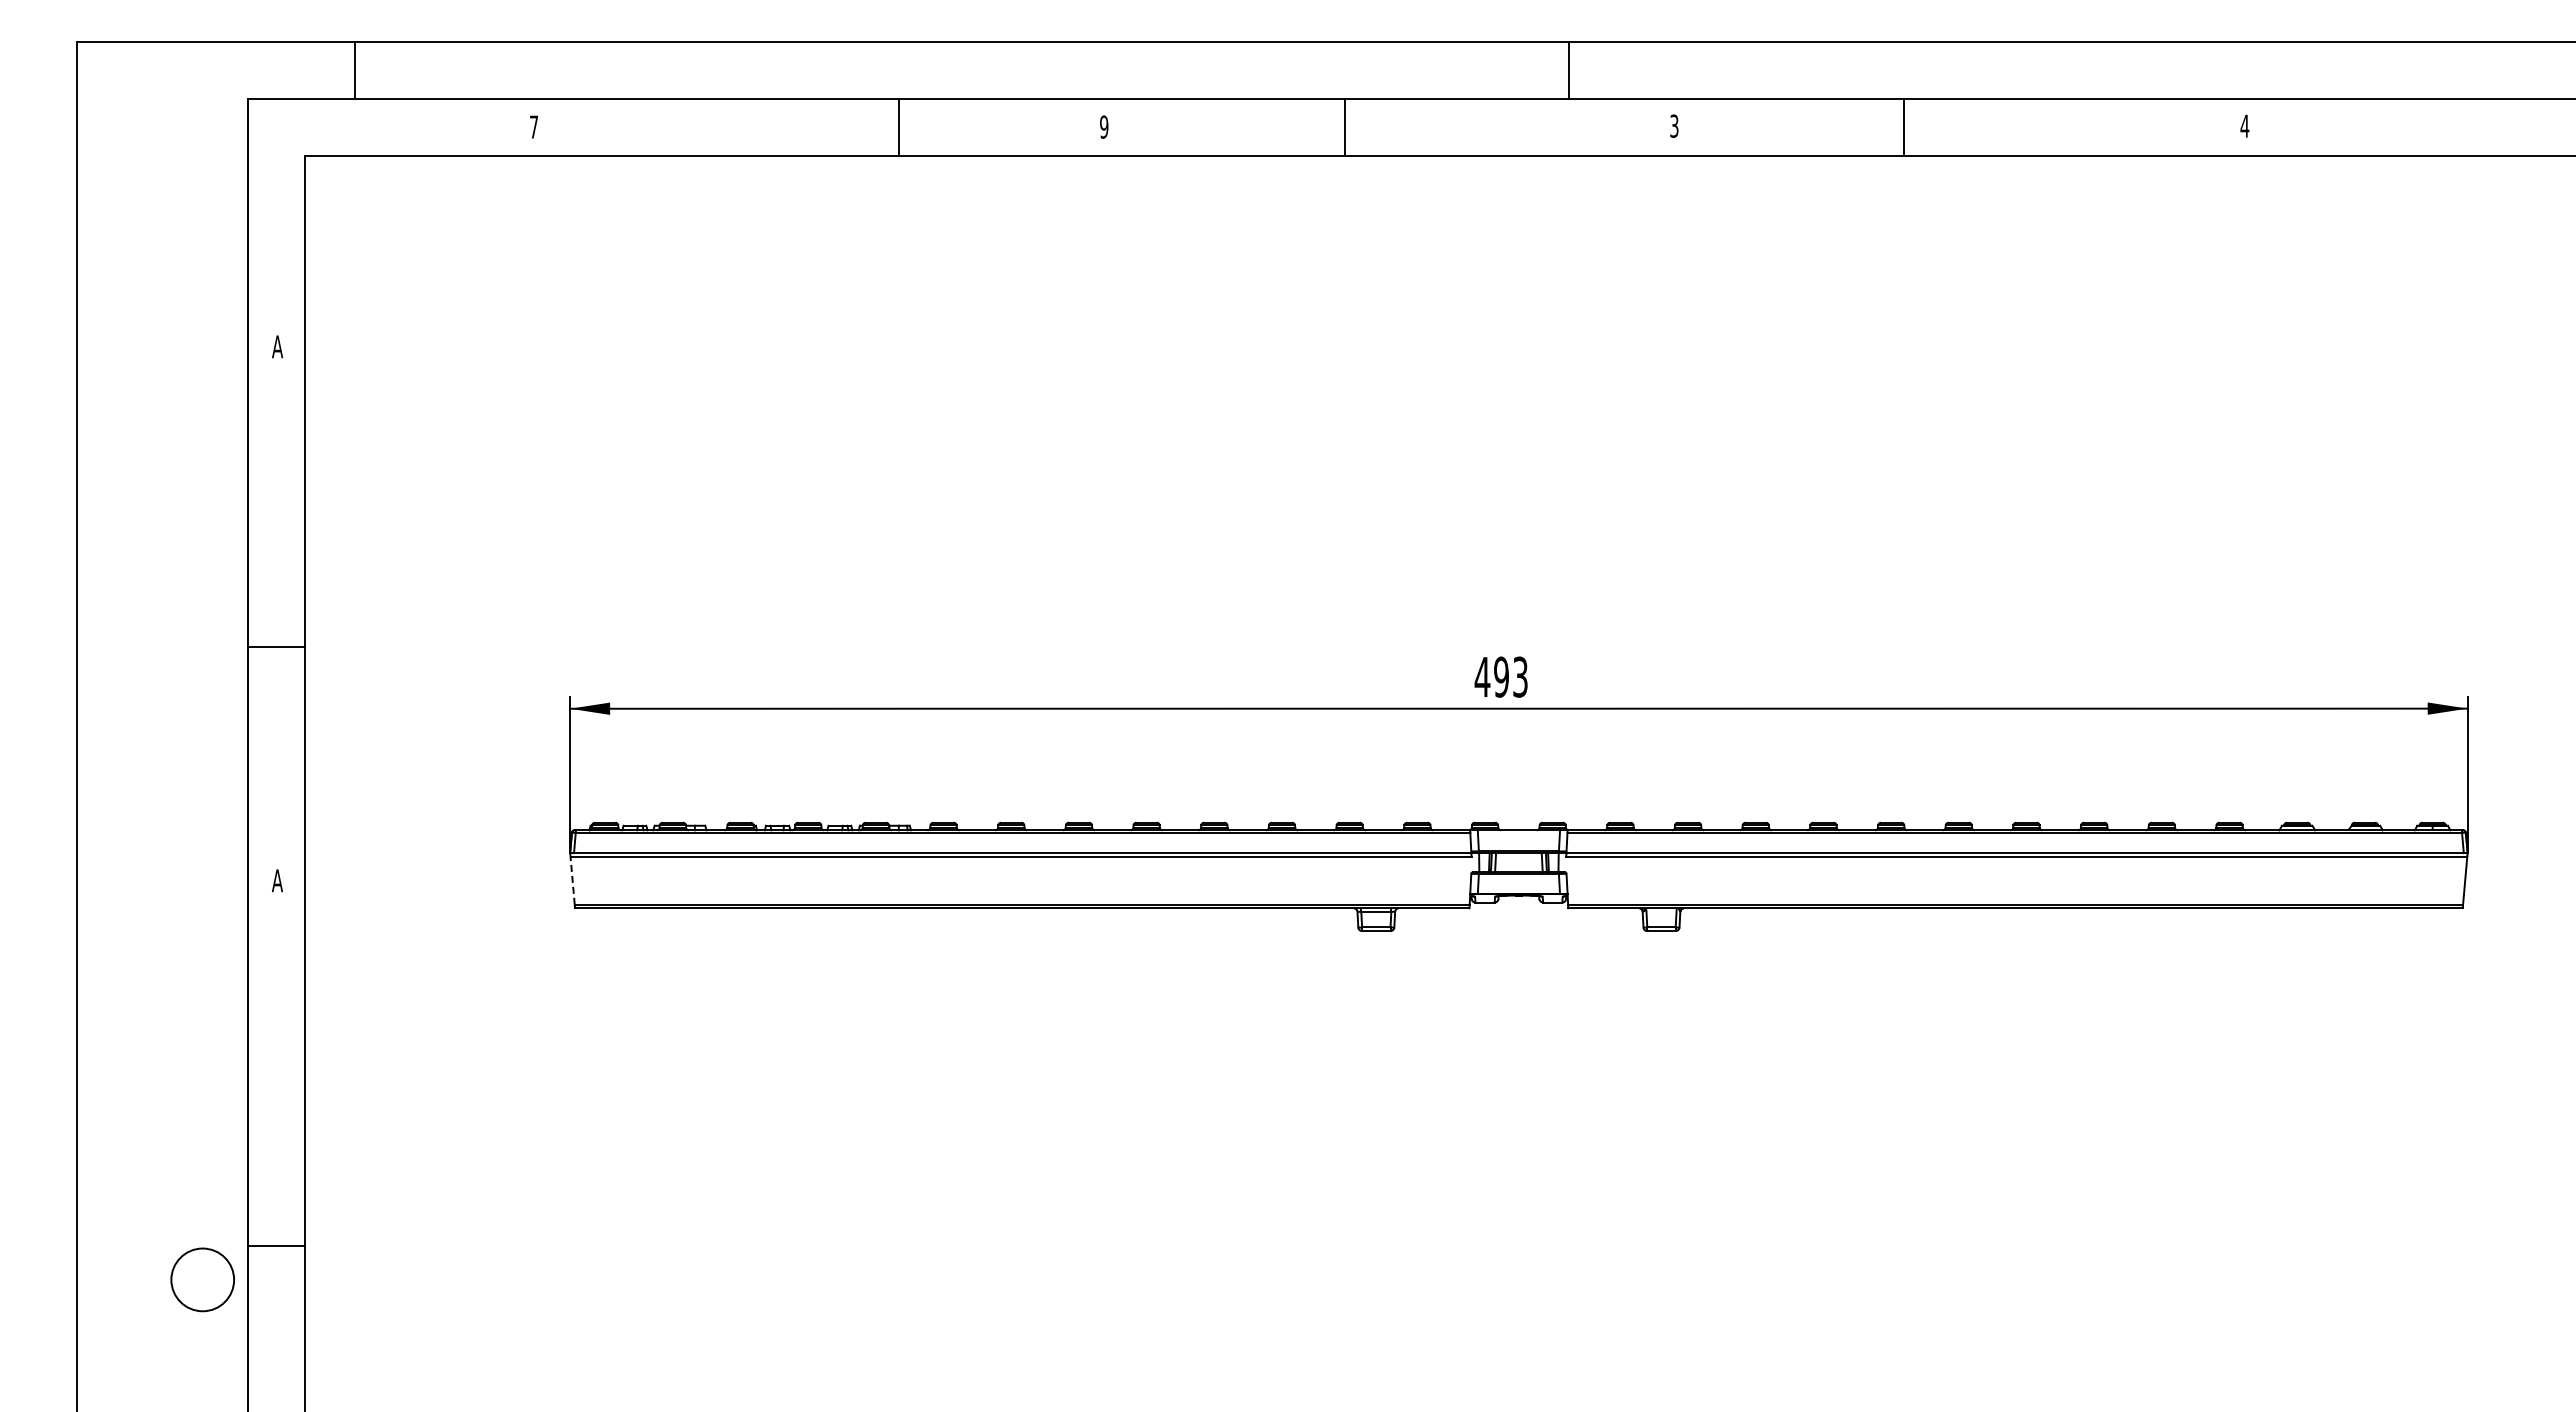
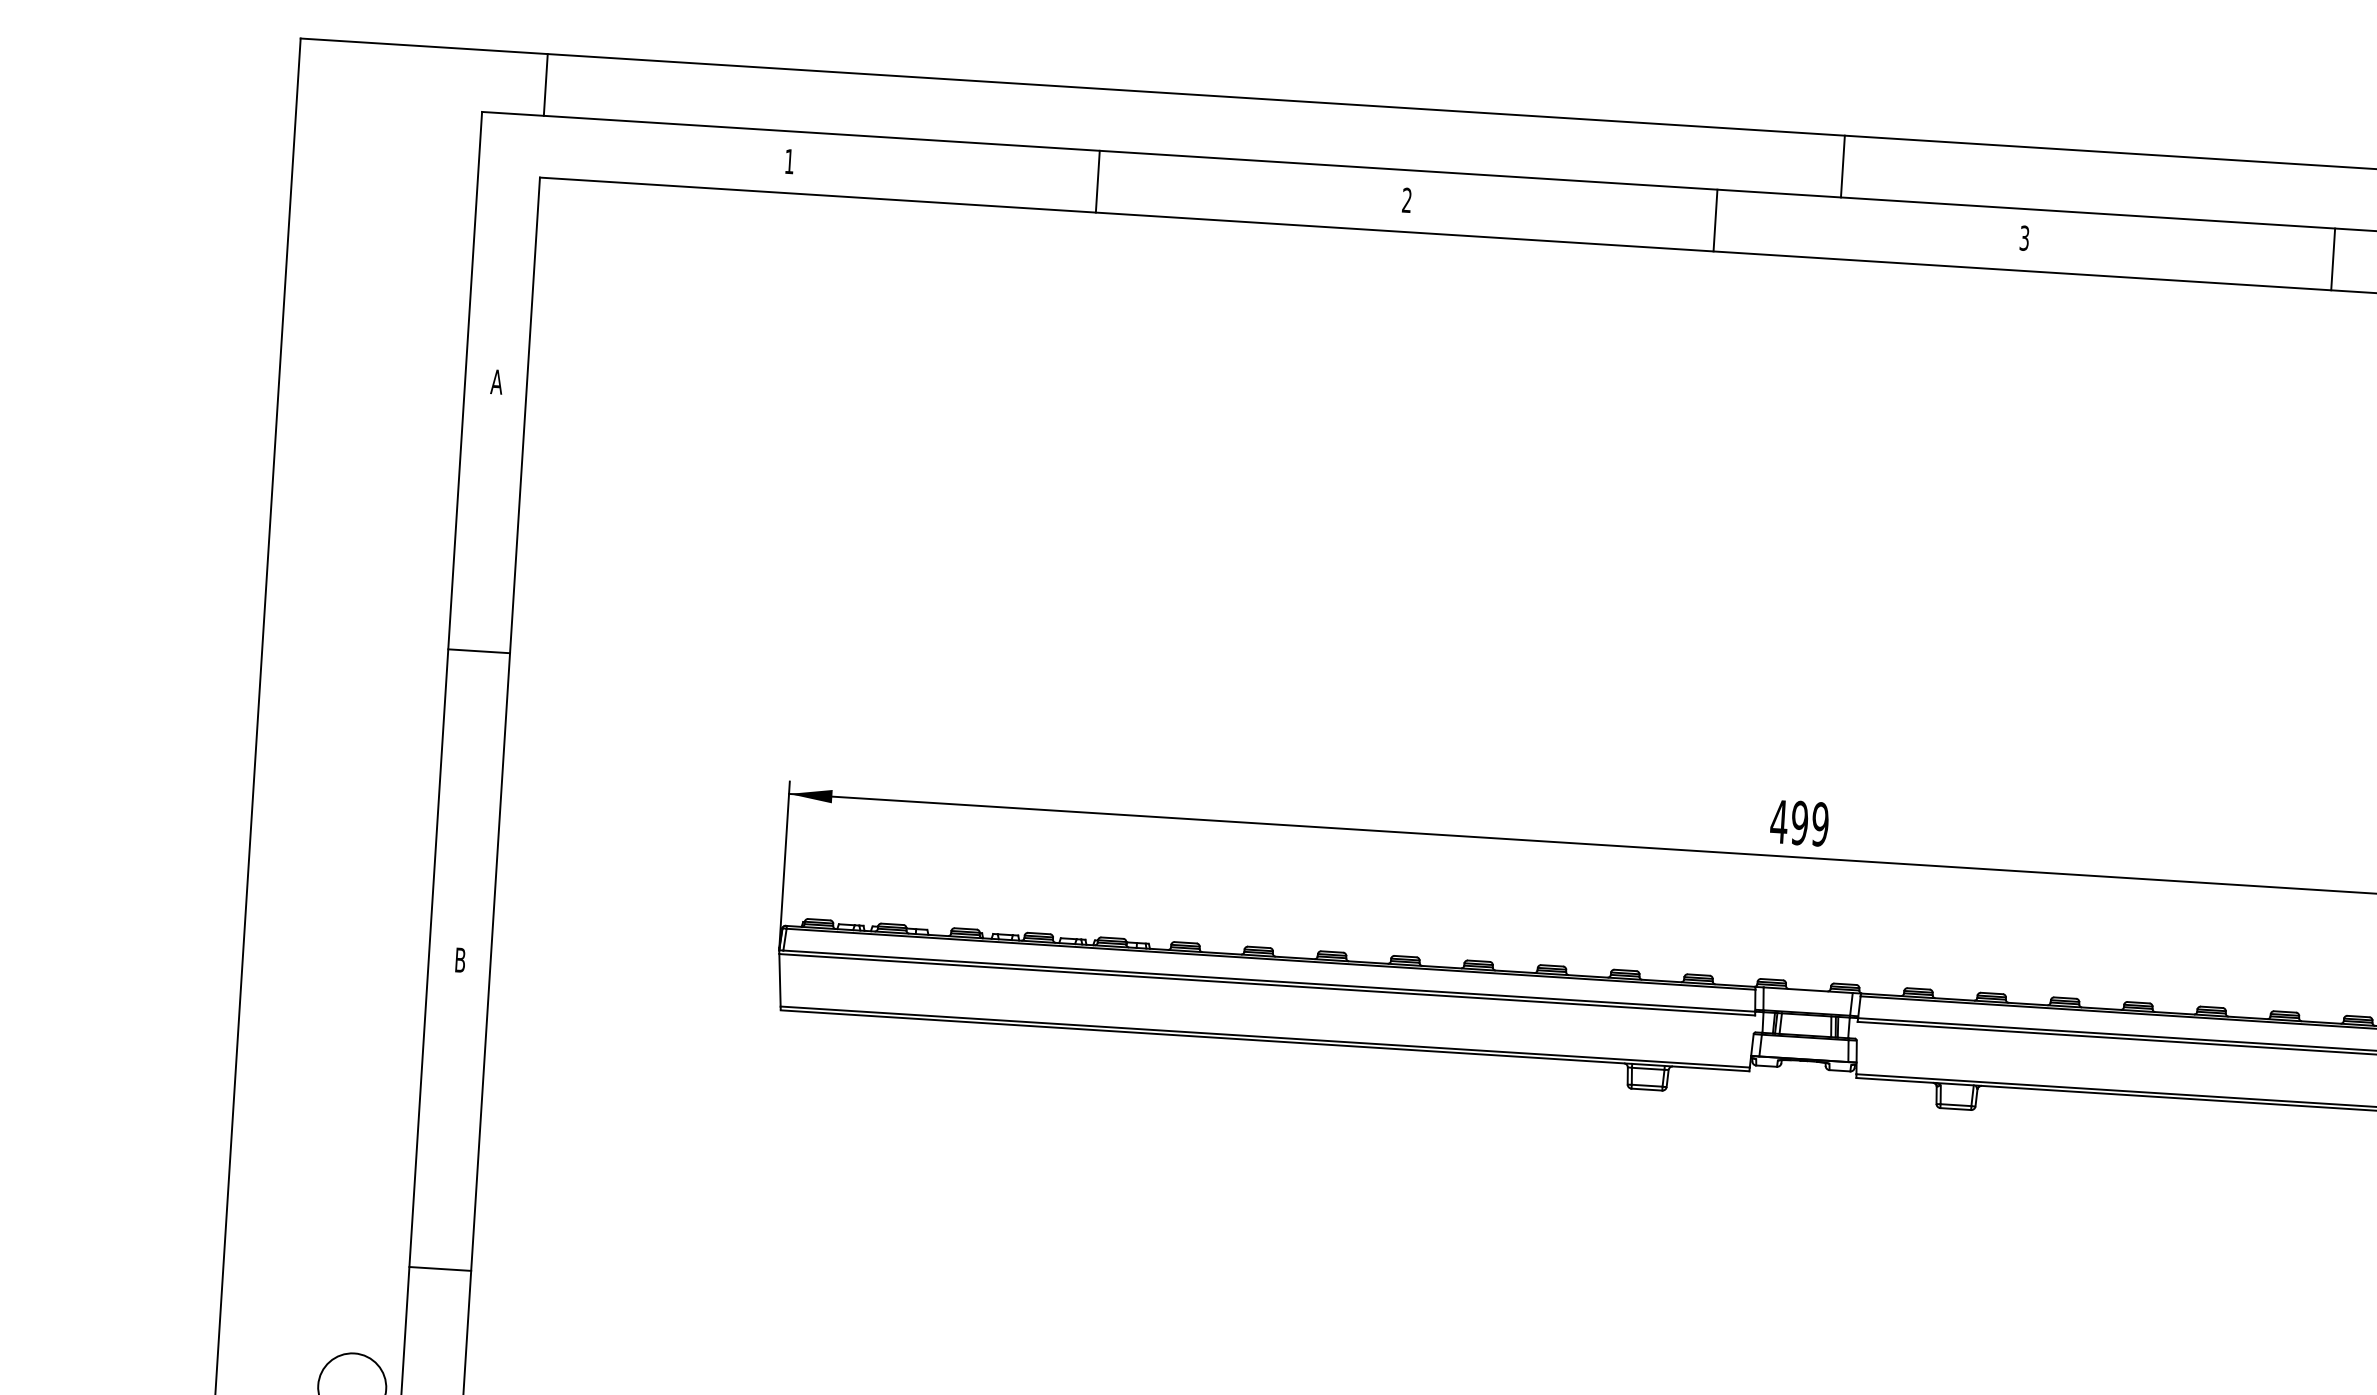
line: (355, 70) -> (545, 84), moved
line: (1569, 70) -> (1843, 166), moved
text: (534, 126) -> (790, 160), 7 -> 1
text: (1104, 126) -> (1407, 199), 9 -> 2
line: (898, 127) -> (1097, 181), moved
line: (1345, 127) -> (1715, 220), moved
line: (1904, 127) -> (2333, 259), moved
line: (276, 647) -> (478, 651), moved
text: (1520, 676) -> (1820, 823), 493 -> 499
text: (277, 880) -> (460, 959), A -> B
line: (572, 880) -> (779, 980), dashed -> solid
line: (276, 1245) -> (439, 1268), moved

